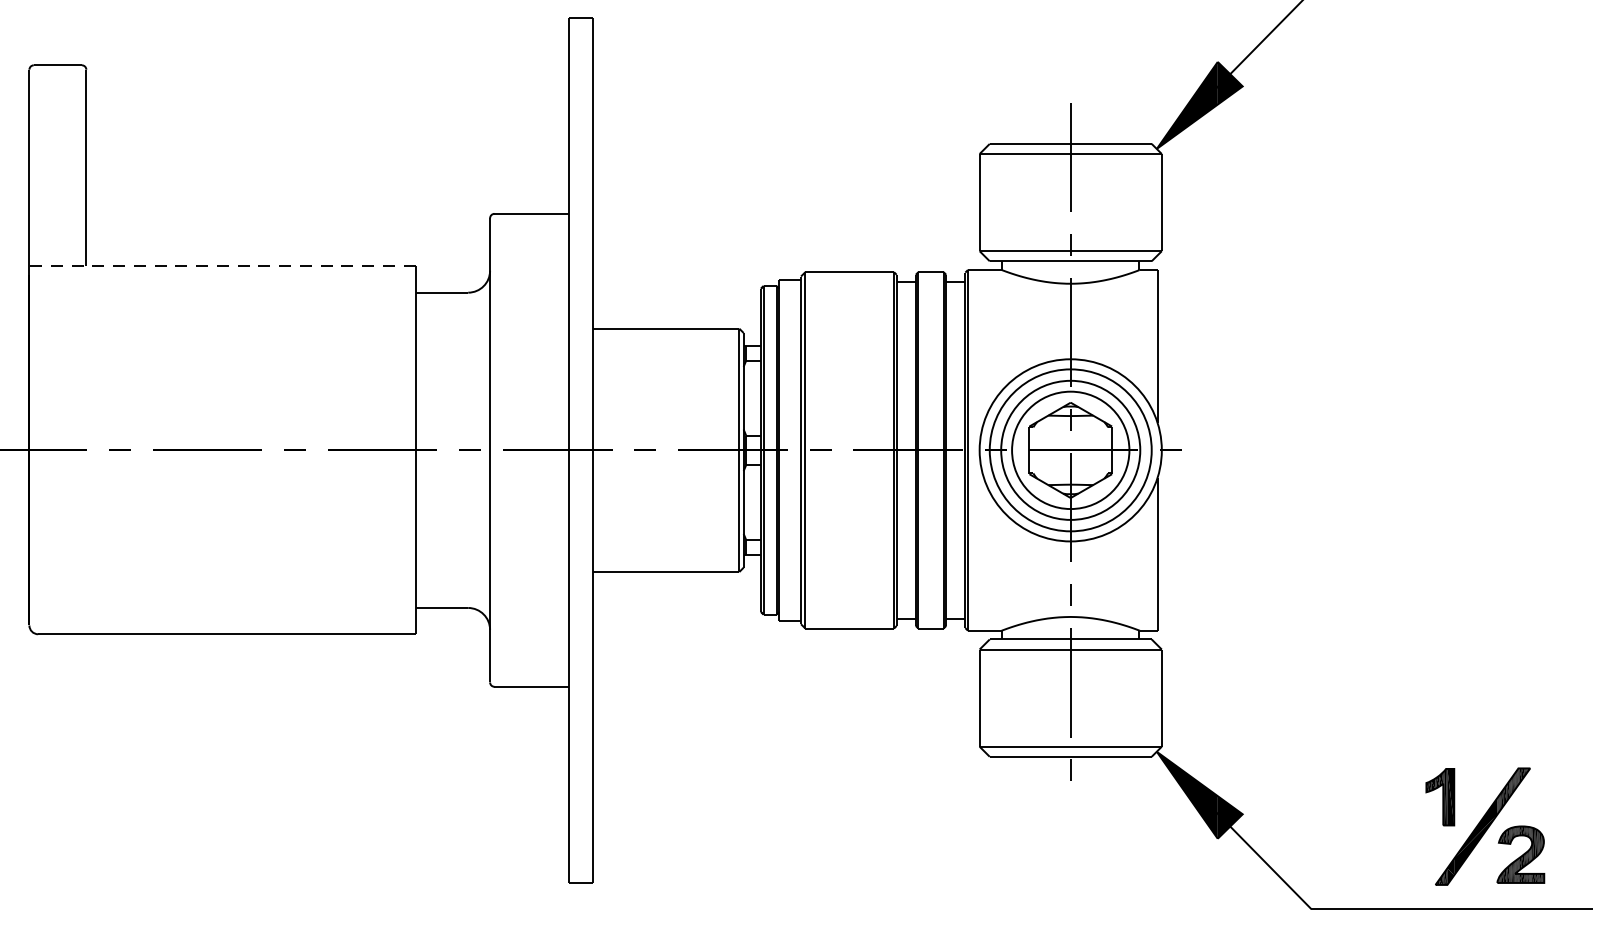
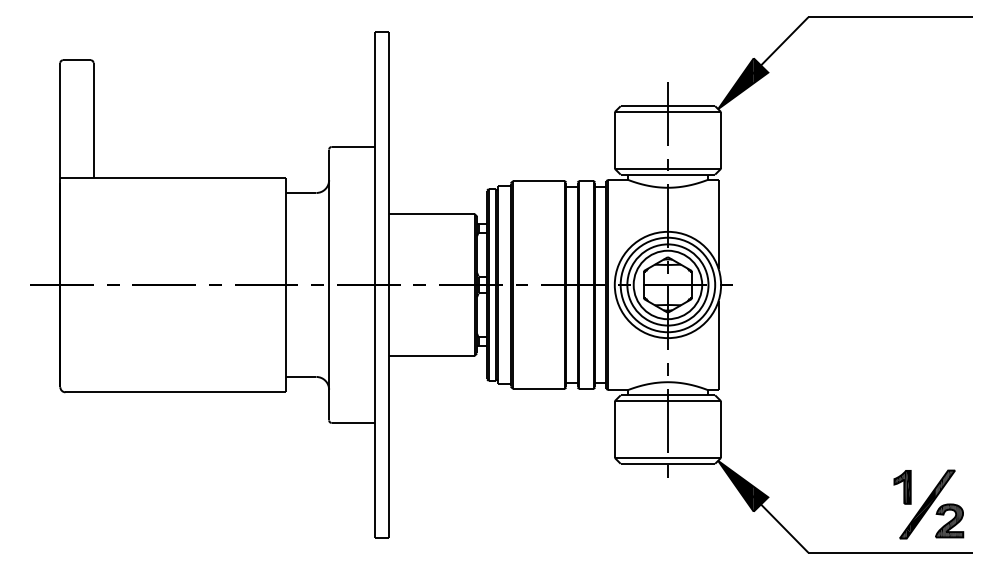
line: (223, 266) -> (173, 177), dashed -> solid
part: (1484, 826) -> (928, 504), moved

